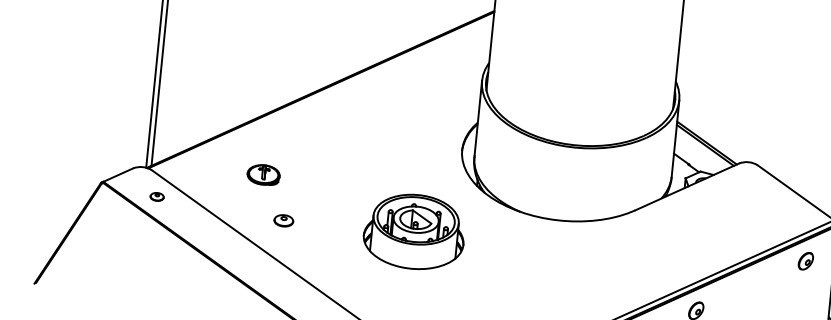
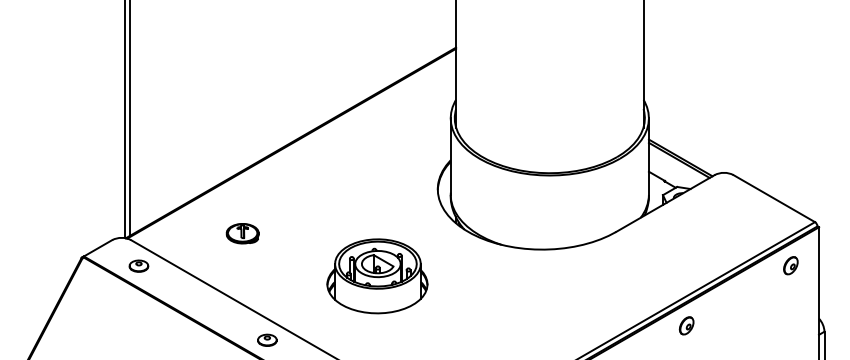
part: (156, 196) -> (138, 265), size x1.43
part: (284, 220) -> (267, 339), moved
part: (414, 232) -> (377, 276), moved

